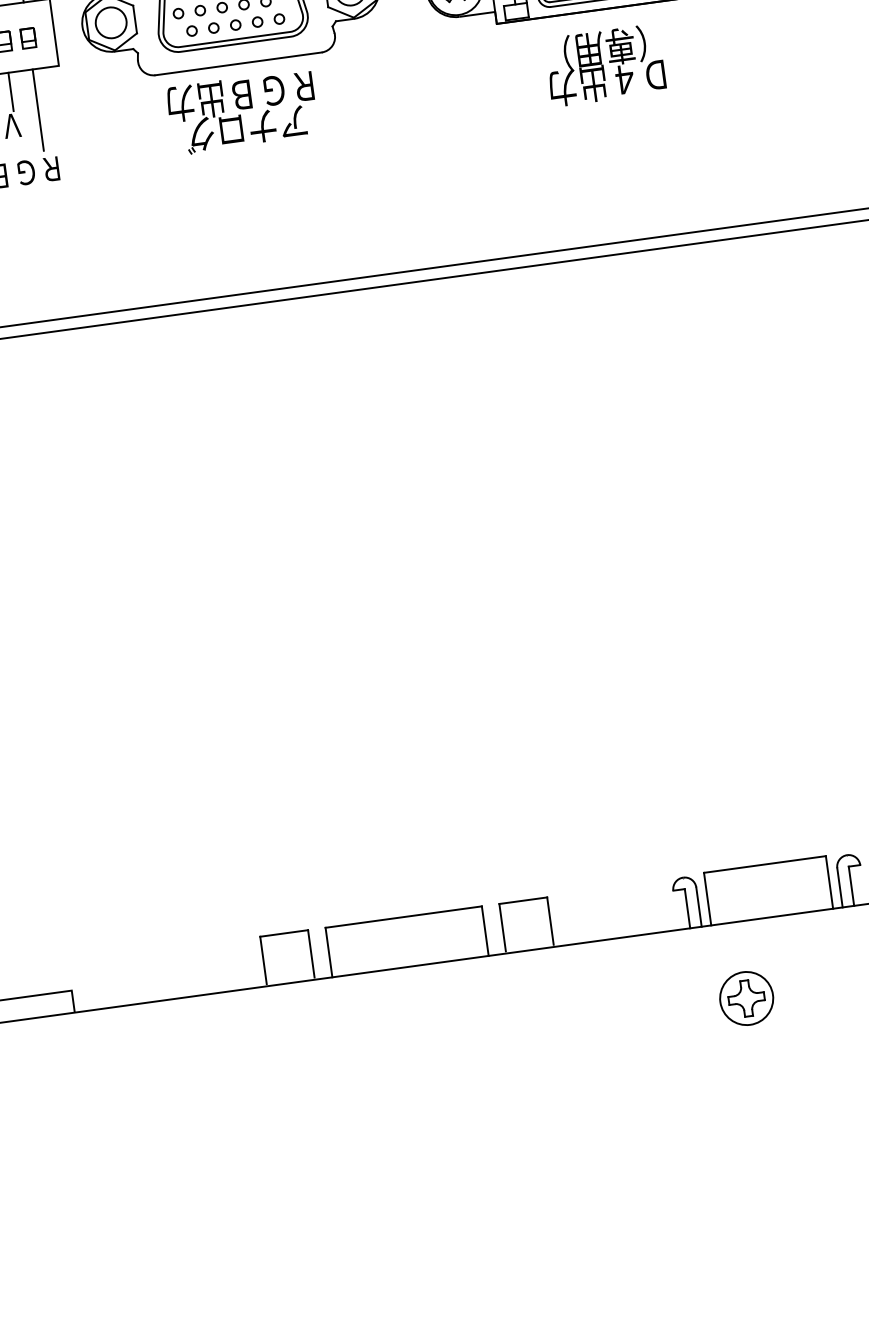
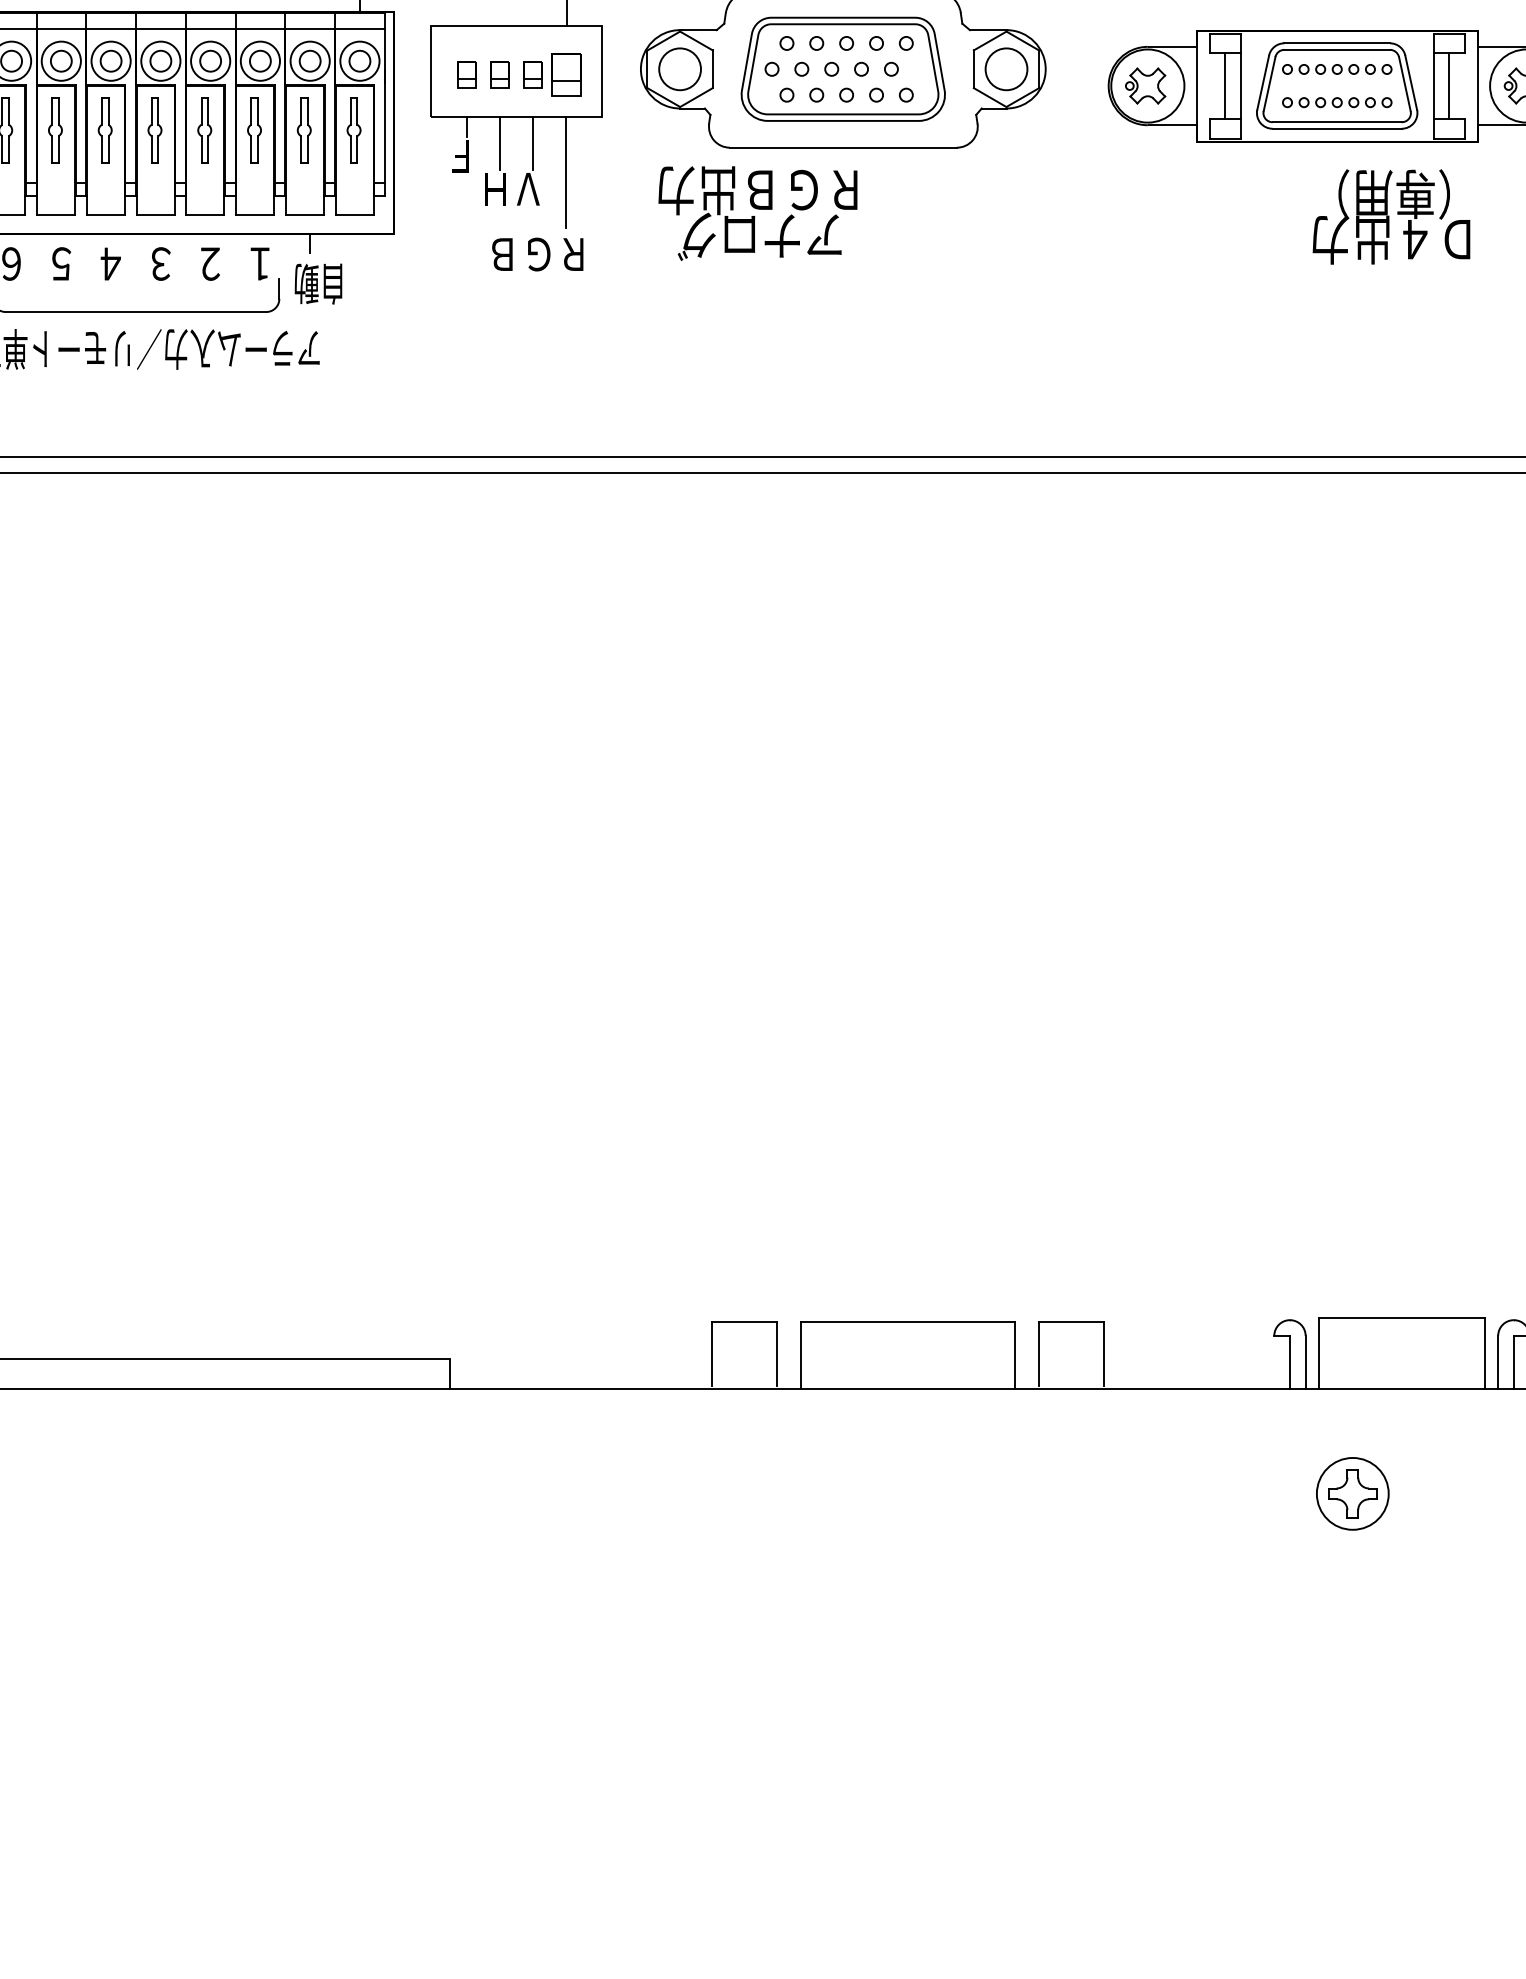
part: (27, 38) -> (565, 74), size x1.6
text: (605, 64) -> (1391, 216), moved
text: (242, 112) -> (757, 213), moved

